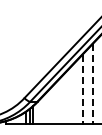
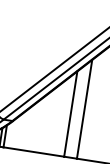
line: (92, 83) -> (84, 108), dashed -> solid
line: (82, 89) -> (70, 114), dashed -> solid

